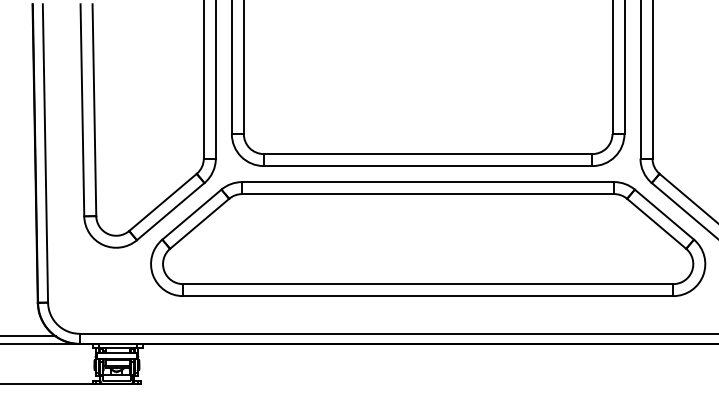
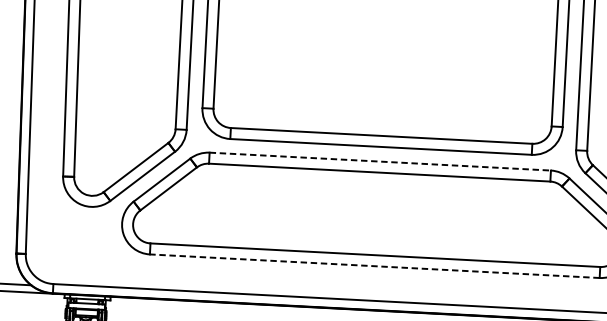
line: (428, 182) -> (380, 162), solid -> dashed
line: (427, 296) -> (374, 266), solid -> dashed

